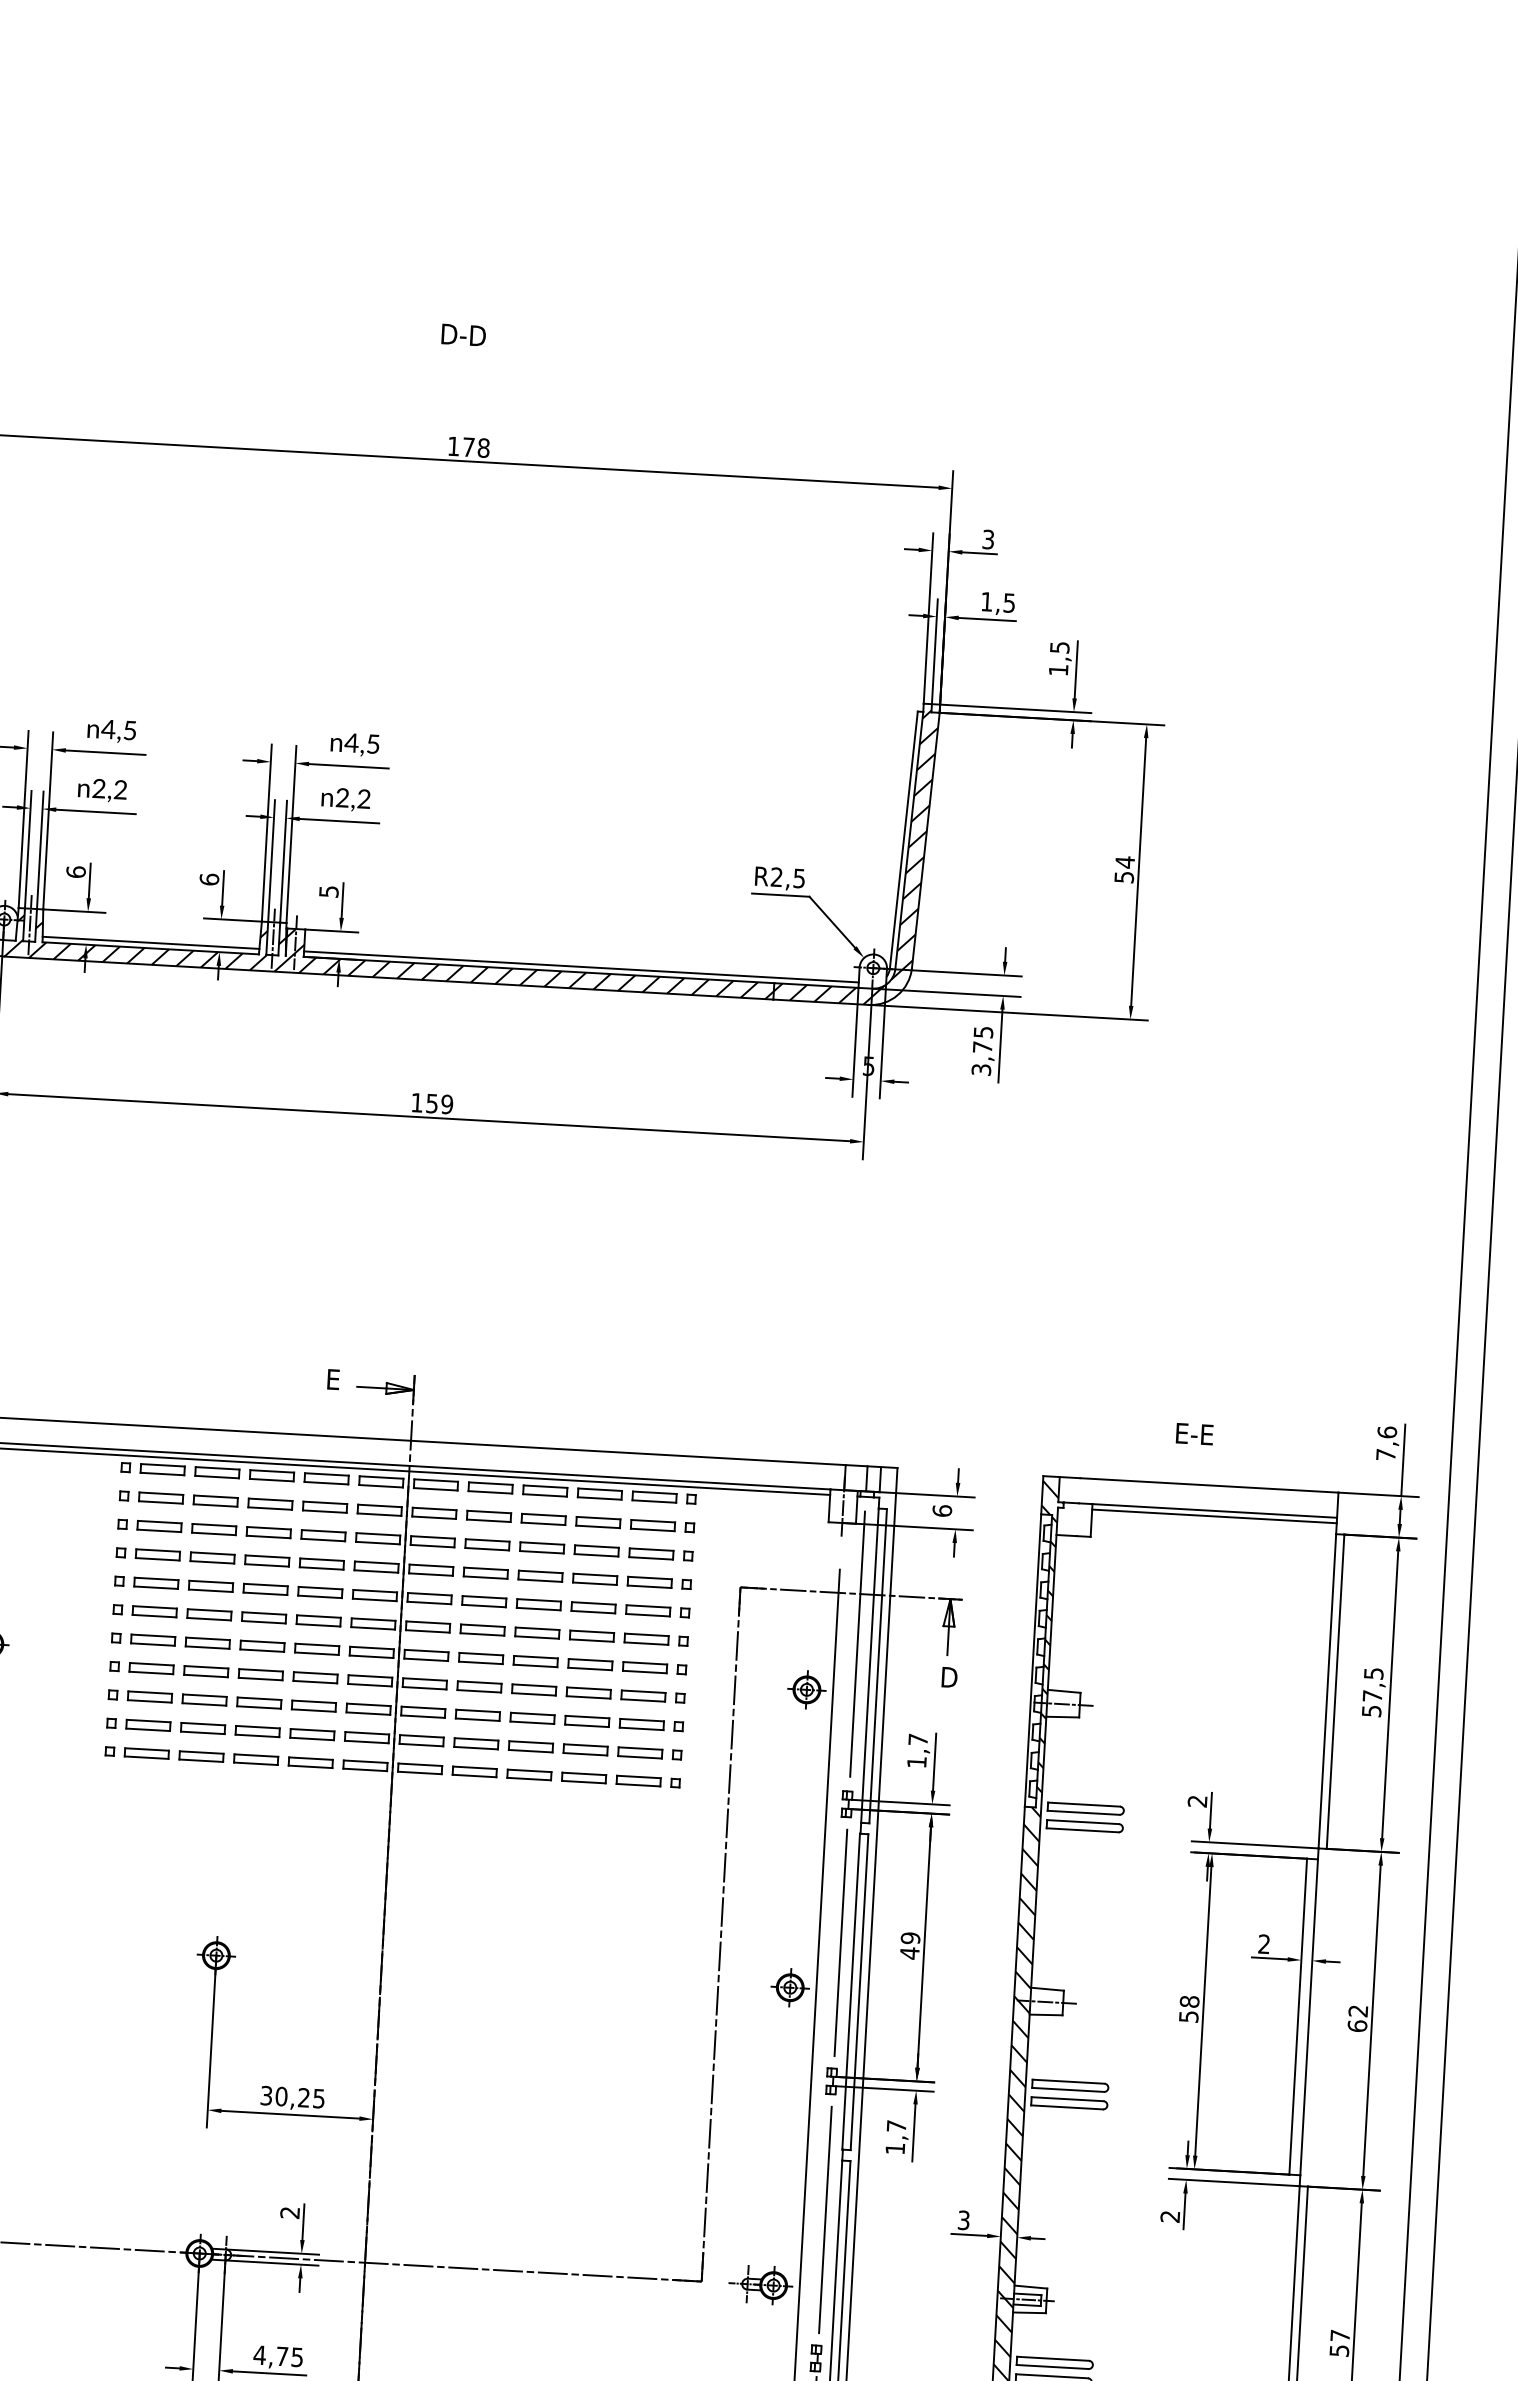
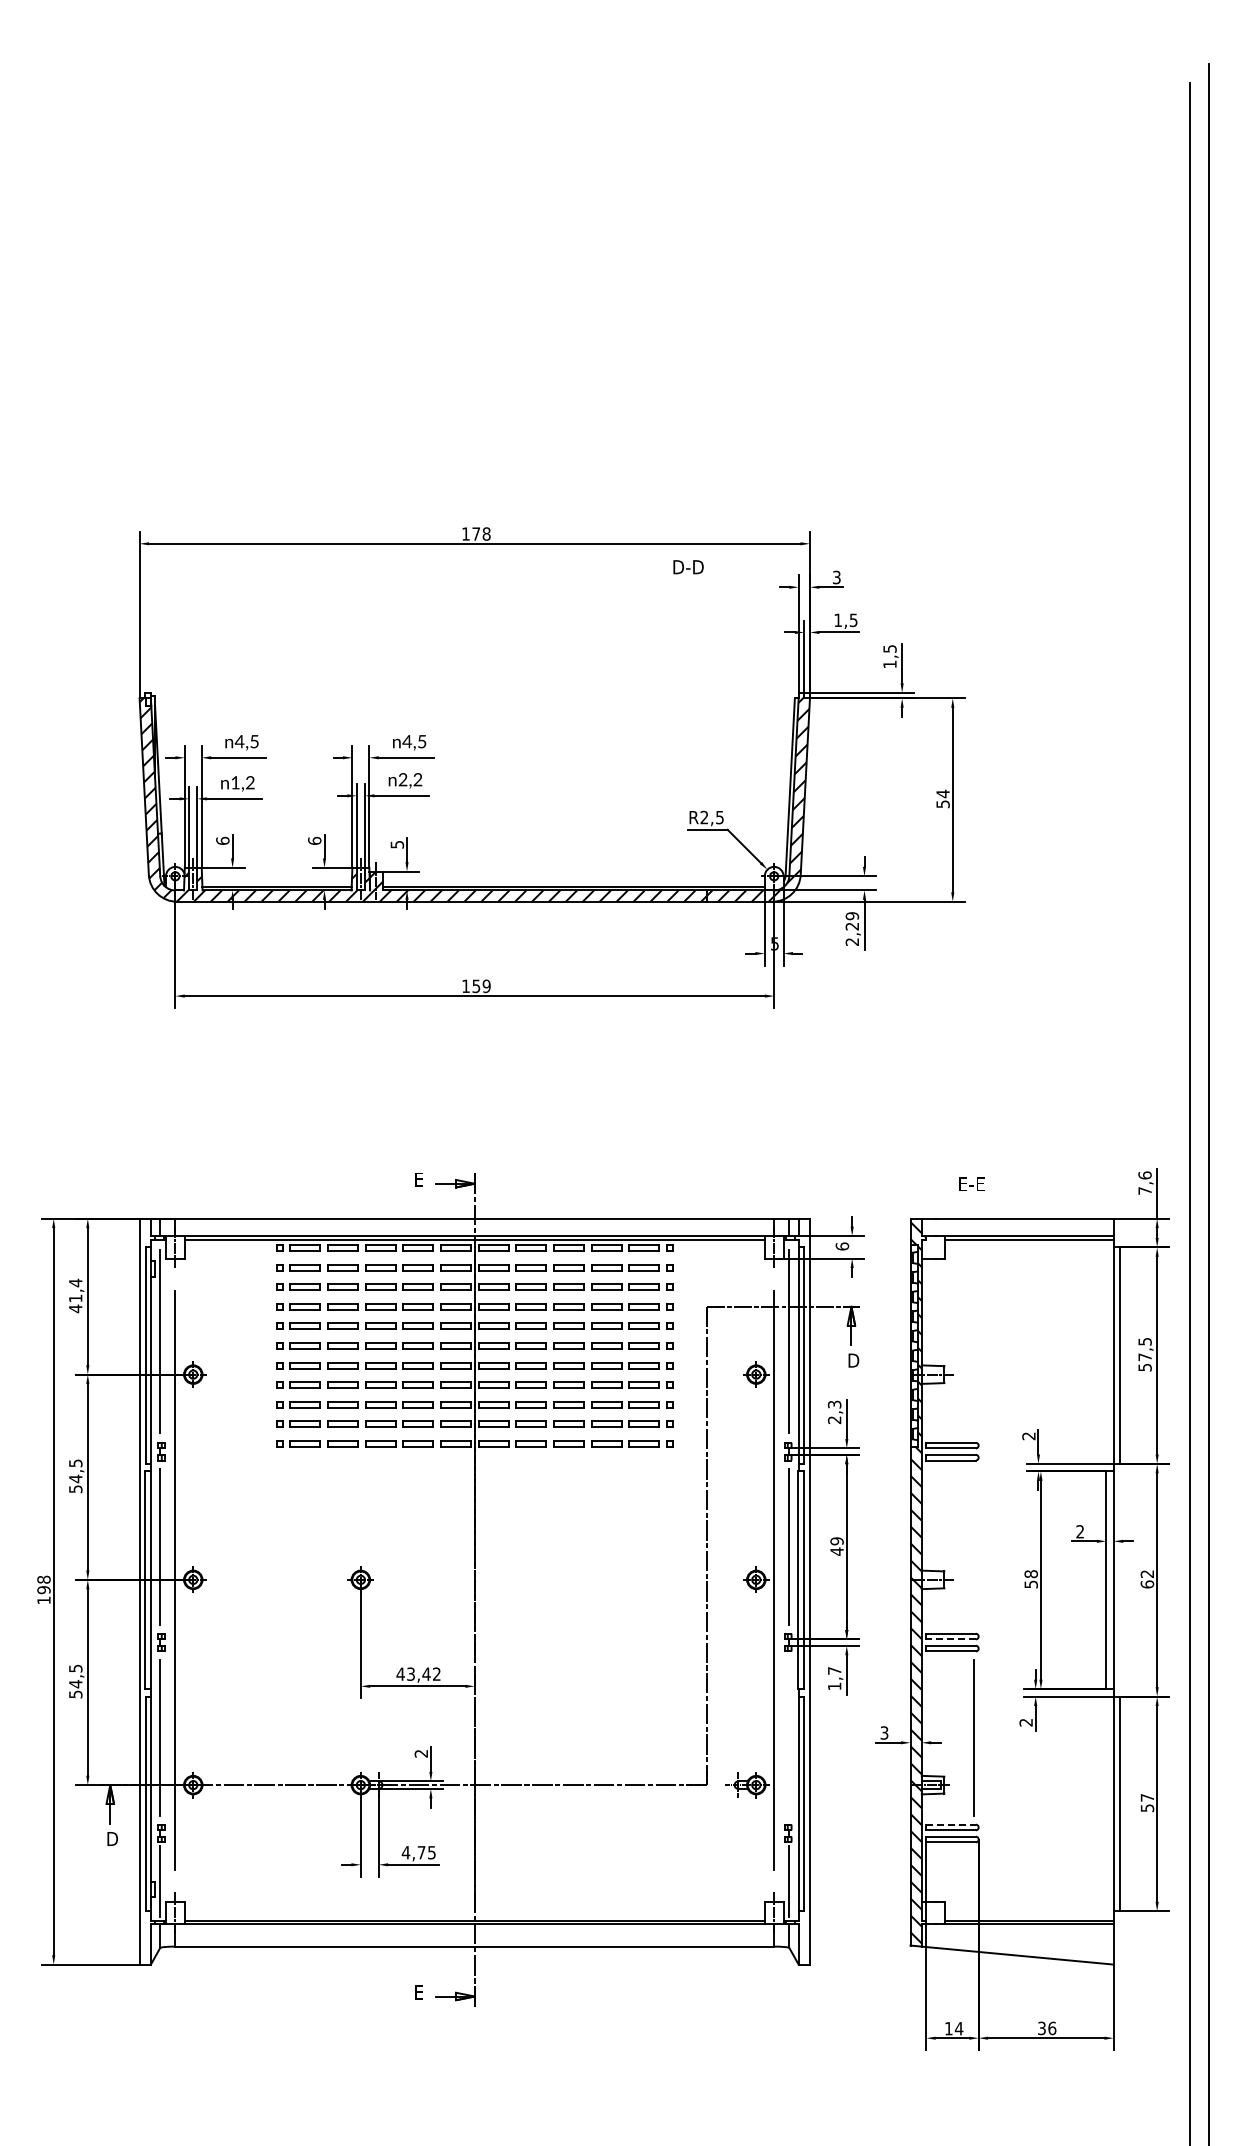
text: (463, 335) -> (688, 567), moved
text: (99, 788) -> (235, 782), 2,2 -> 1,2
text: (982, 1050) -> (852, 928), 3,75 -> 2,29
text: (1194, 1433) -> (971, 1183), moved
text: (917, 1751) -> (834, 1412), 1,7 -> 2,3
line: (1068, 2090) -> (951, 1639), solid -> dashed
text: (292, 2096) -> (418, 1673), 30,25 -> 43,42
line: (824, 2219) -> (973, 1737), moved
line: (1053, 2358) -> (951, 1824), solid -> dashed

